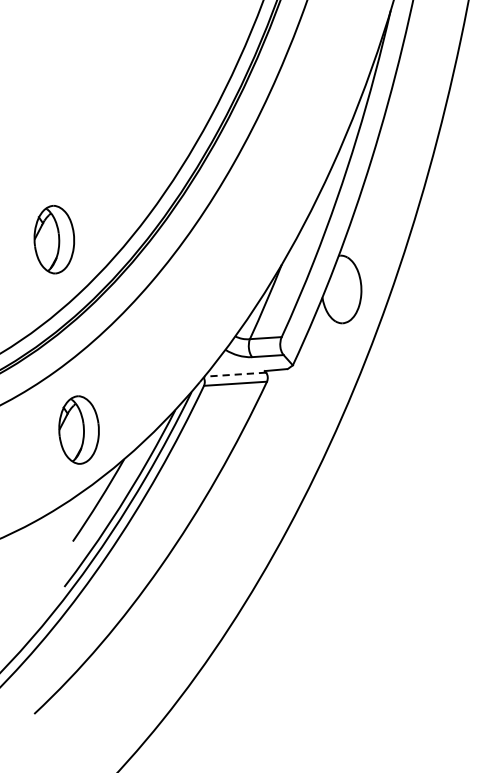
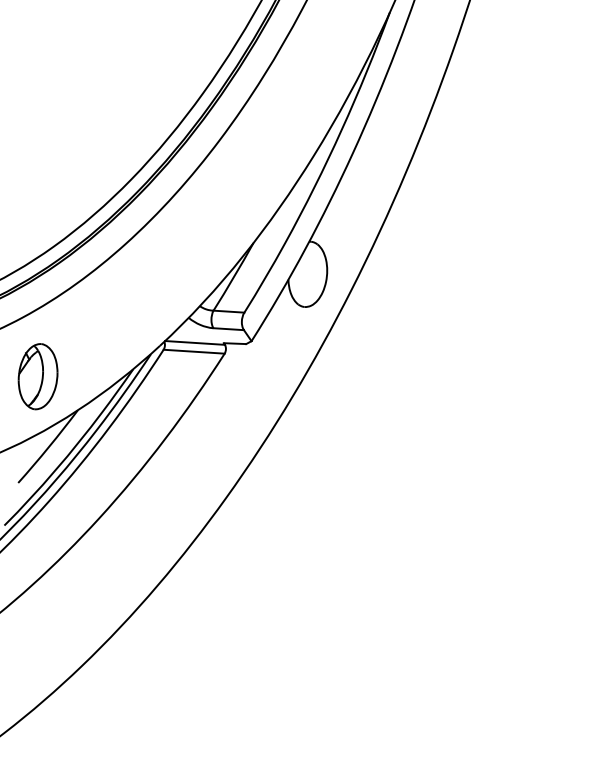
part: (53, 239) -> (37, 190), removed
line: (234, 374) -> (194, 342), dashed -> solid

